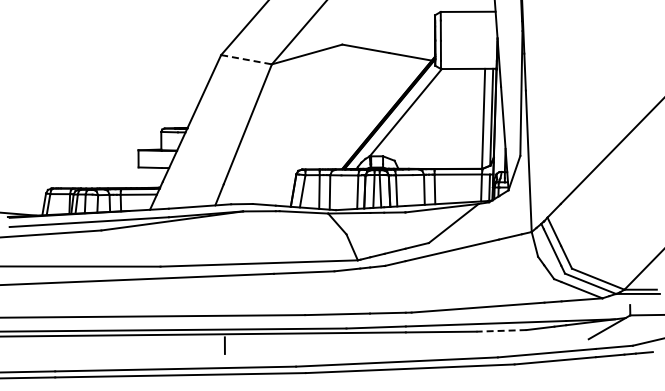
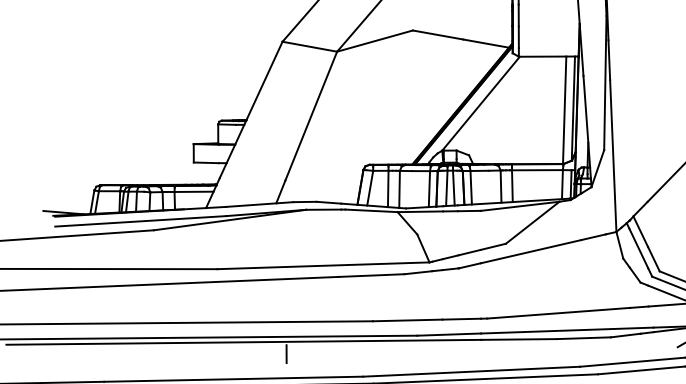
line: (246, 59) -> (309, 46), dashed -> solid
line: (501, 330) -> (583, 337), dashed -> solid

